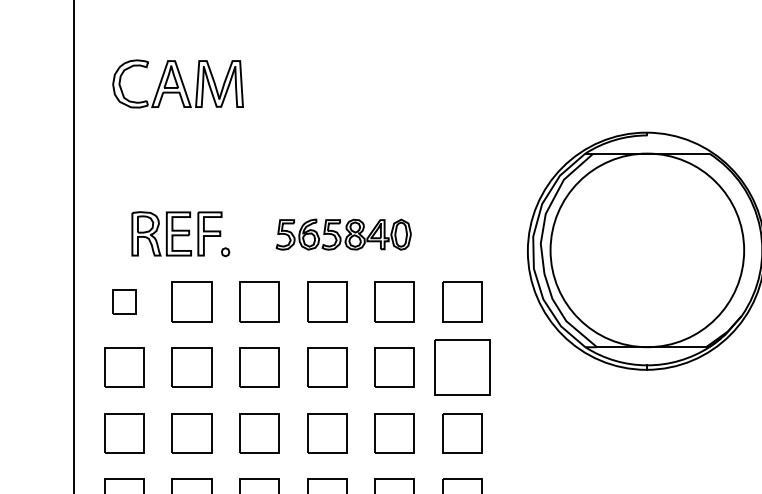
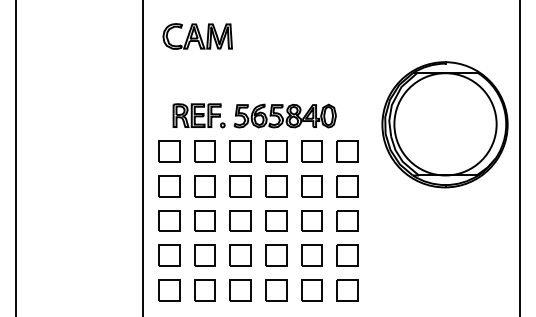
part: (342, 233) -> (284, 115), size x1.43
part: (124, 301) -> (169, 151), size x1.67
part: (461, 368) -> (347, 186), size x0.71

